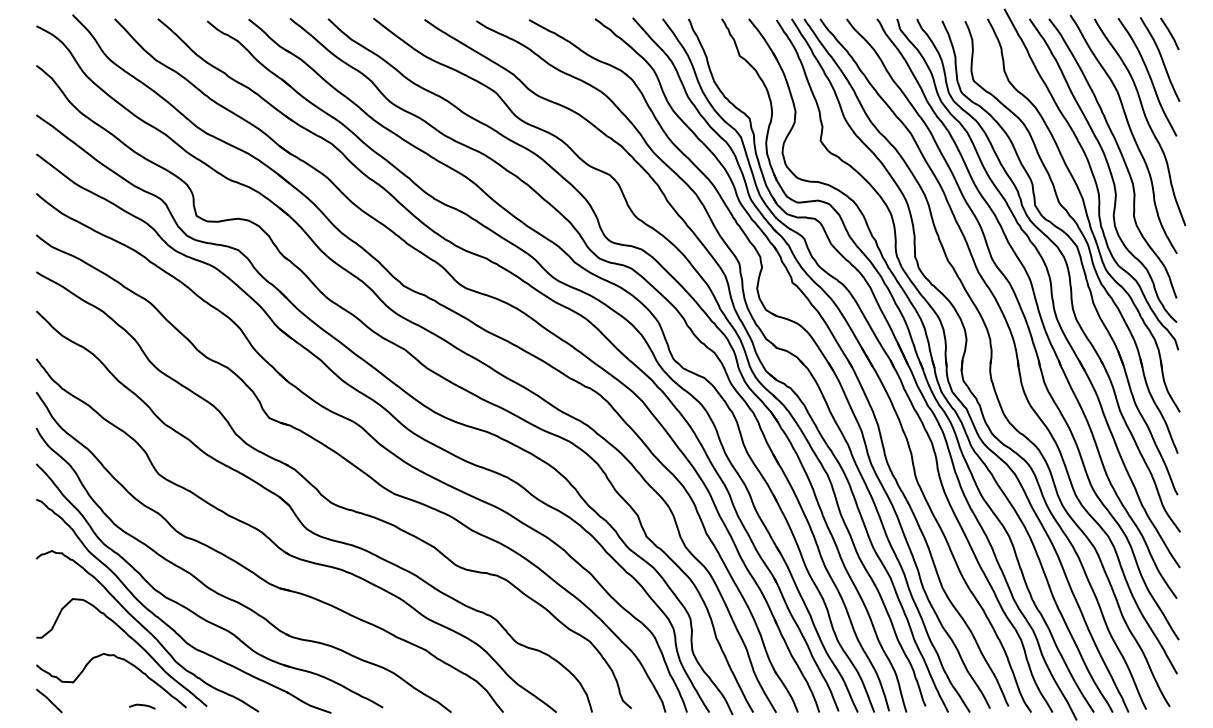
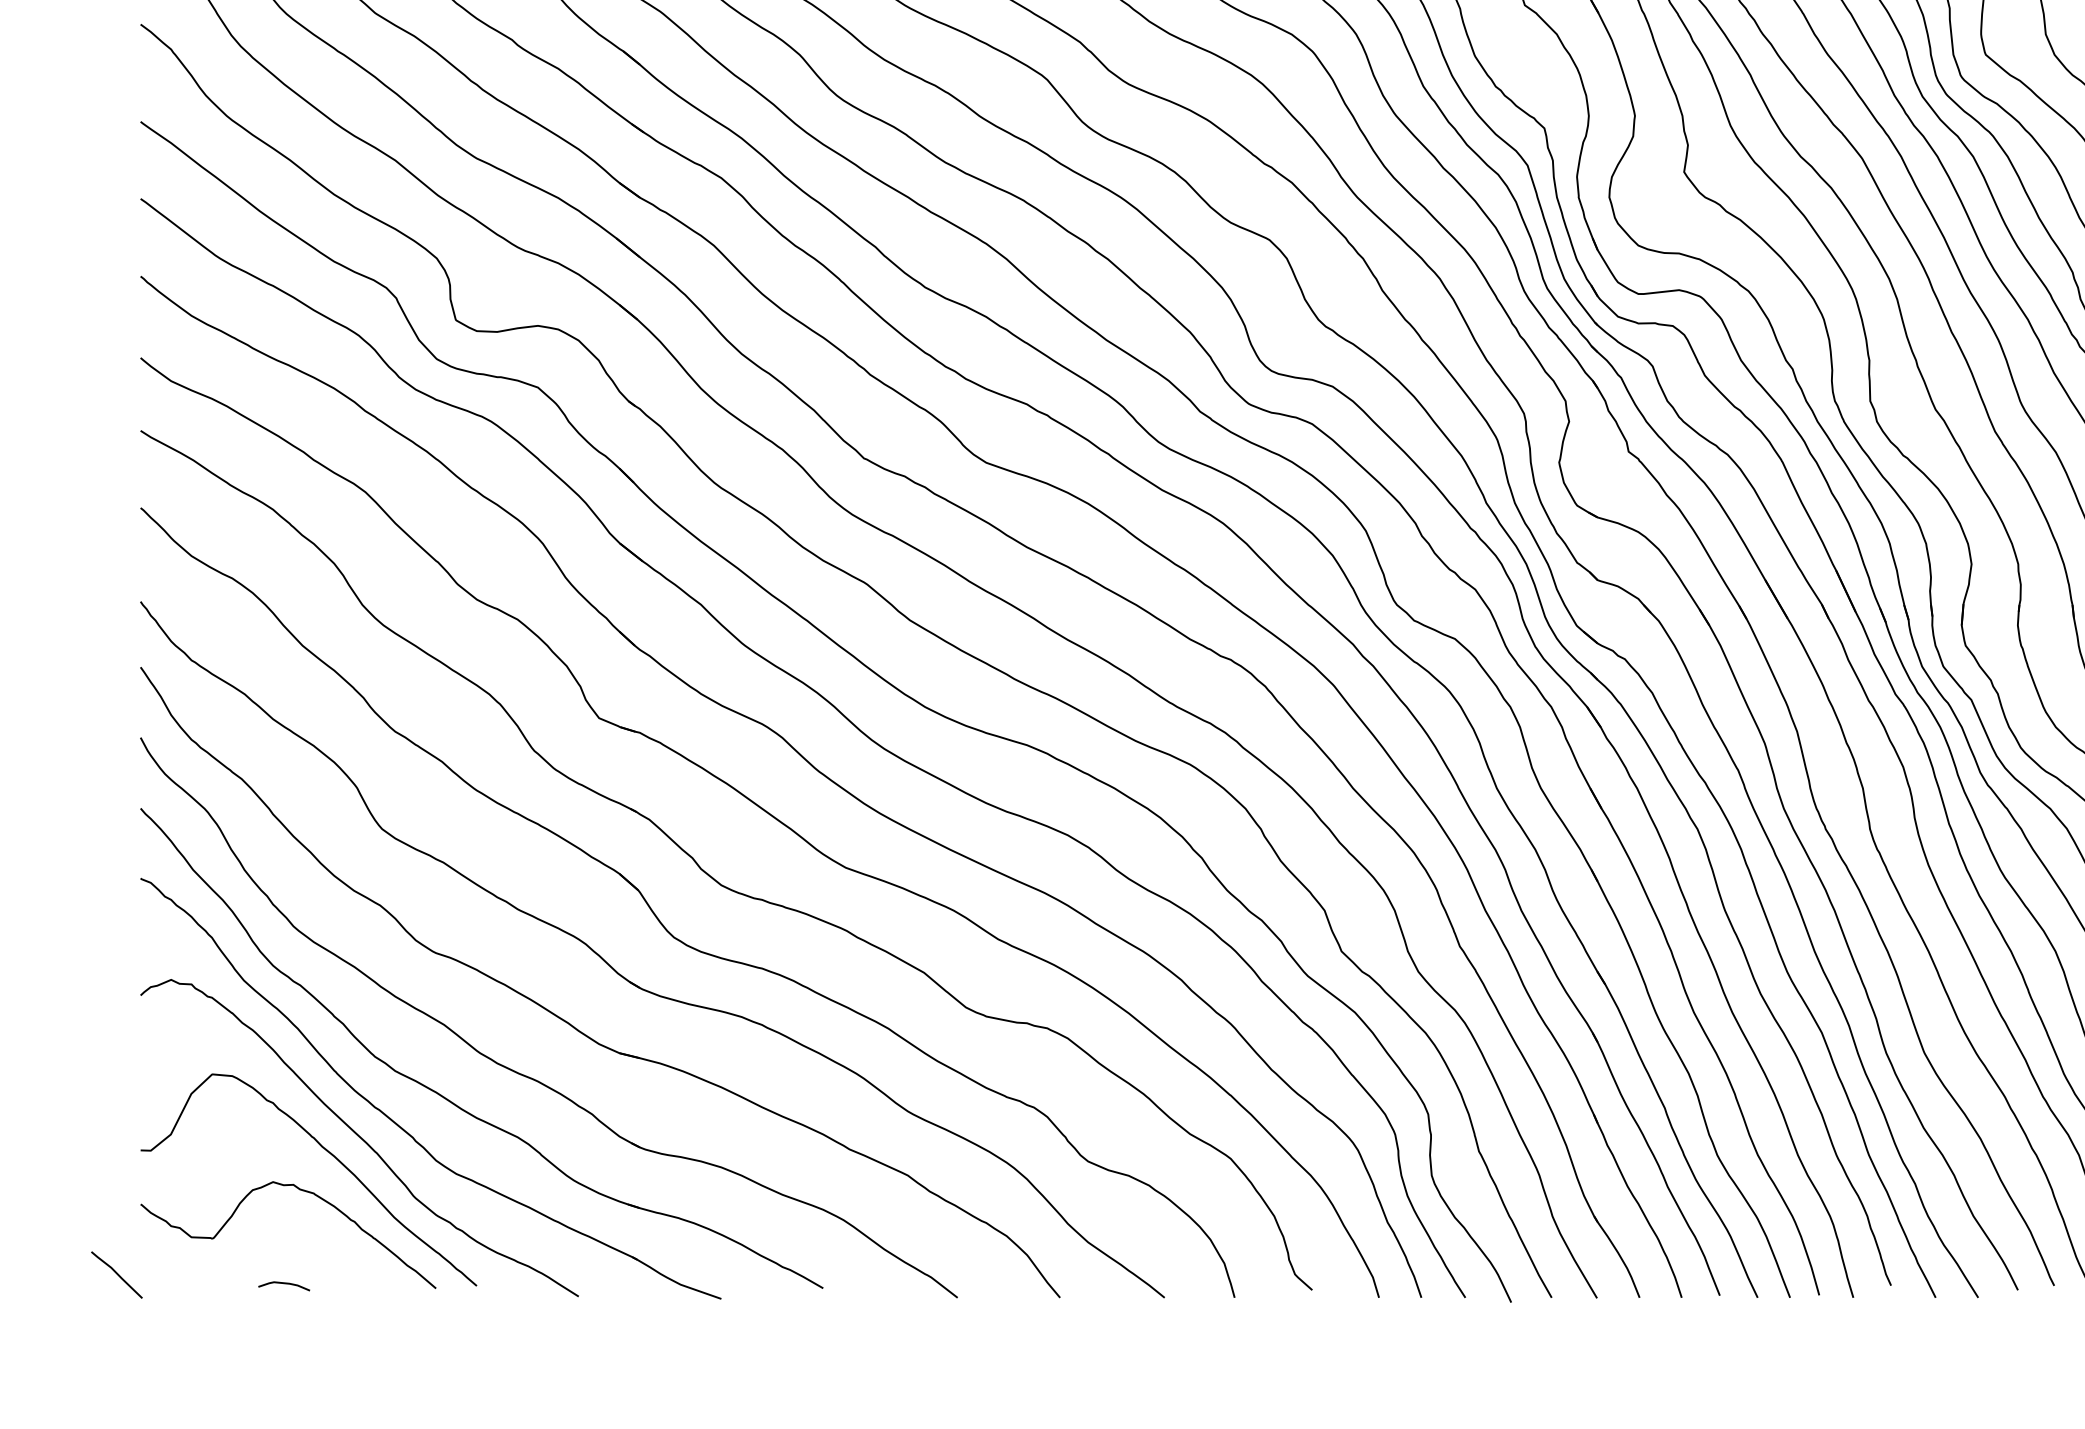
line: (49, 700) -> (117, 1274), moved
curve: (142, 706) -> (284, 1285), moved

